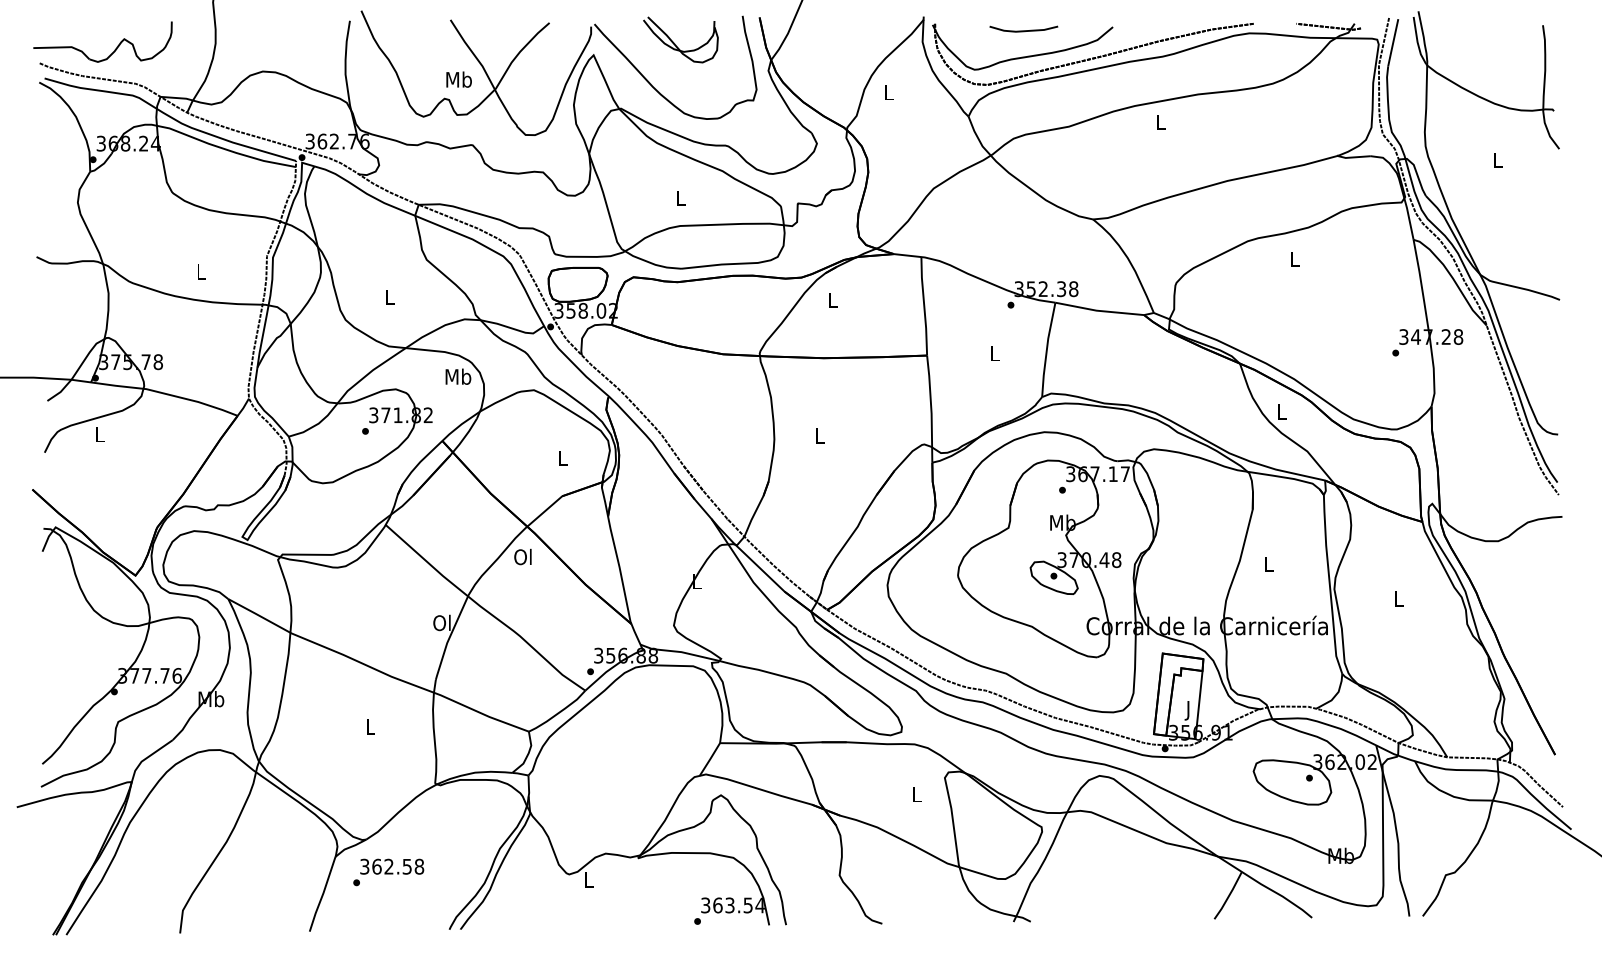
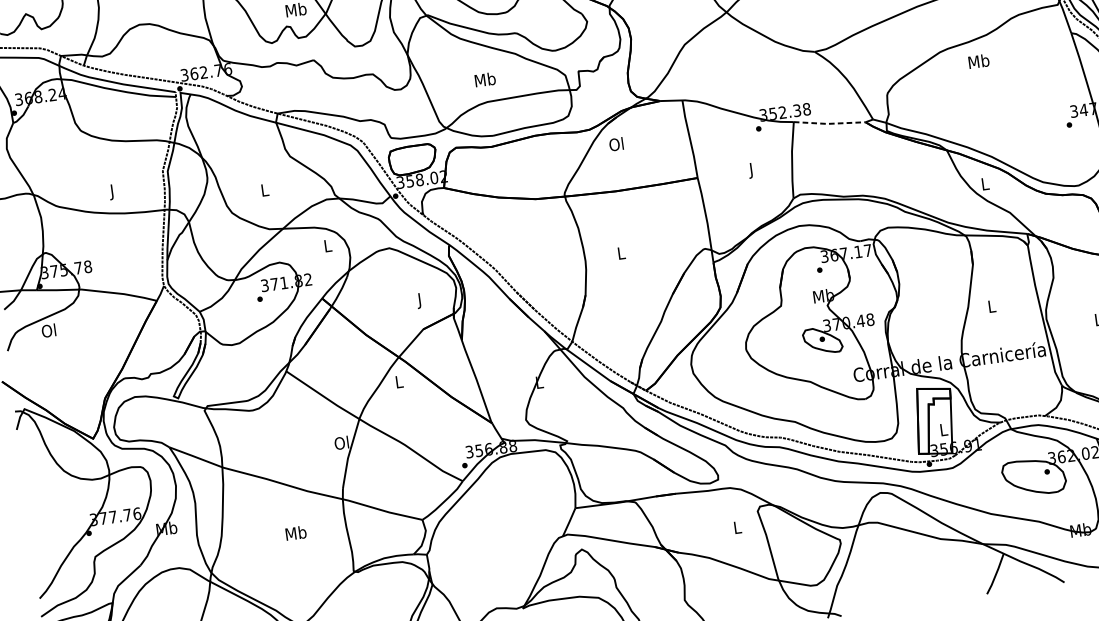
text: (680, 197) -> (484, 79), L -> Mb
text: (1294, 258) -> (978, 60), L -> Mb
text: (201, 273) -> (112, 191), L -> J
text: (831, 300) -> (615, 144), L -> Ol
line: (1099, 310) -> (829, 123), solid -> dashed
text: (995, 355) -> (751, 170), L -> J
text: (458, 376) -> (327, 245), Mb -> L
text: (98, 434) -> (48, 330), L -> Ol
text: (563, 460) -> (420, 300), L -> J
text: (522, 556) -> (398, 381), Ol -> L
text: (1188, 710) -> (943, 431), J -> L
text: (370, 726) -> (296, 533), L -> Mb

